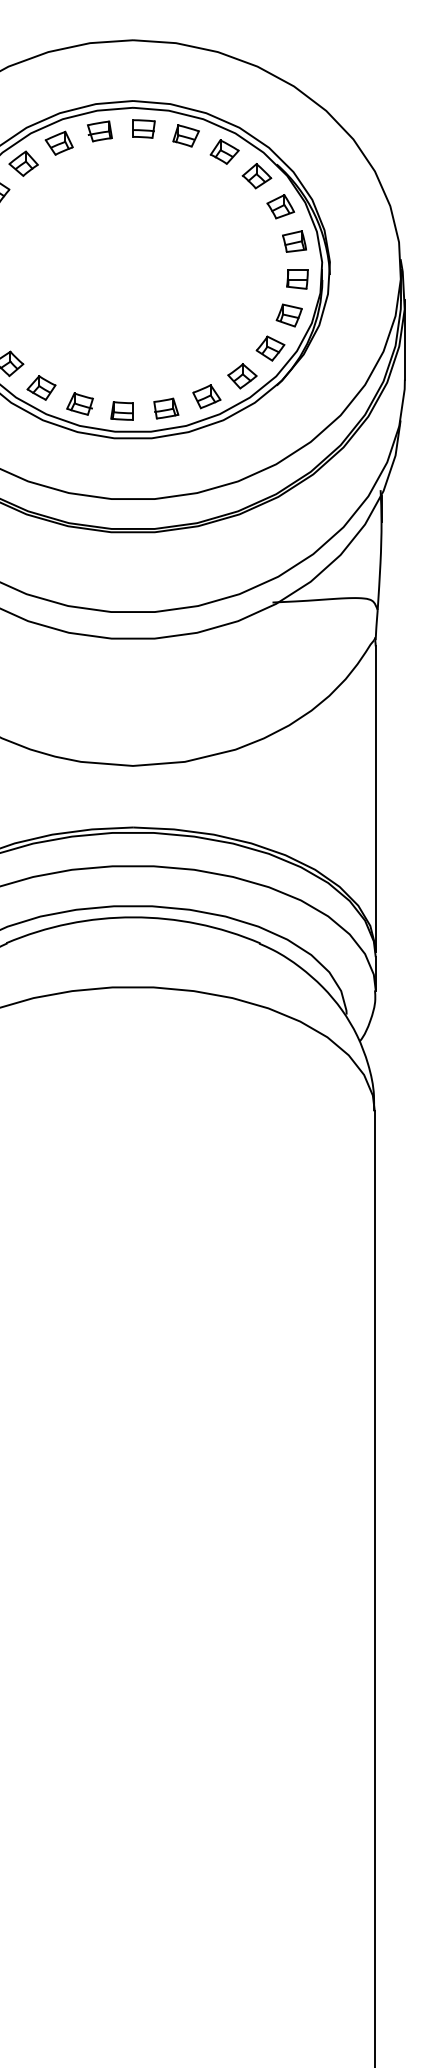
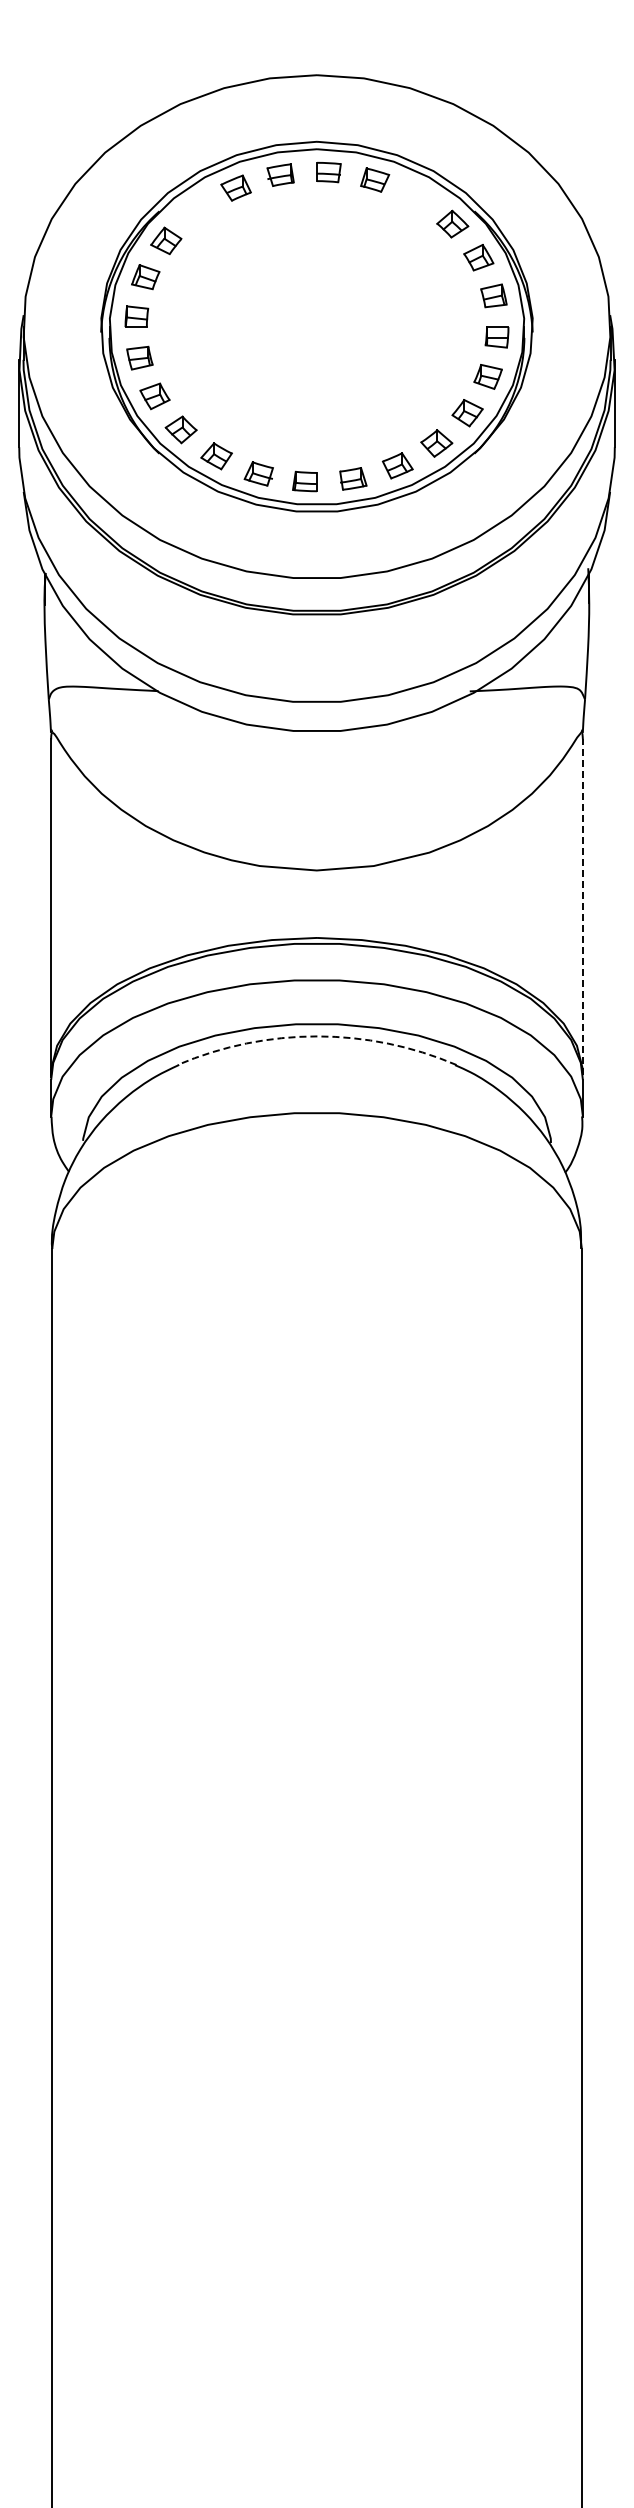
part: (224, 151) -> (417, 197), removed
part: (23, 163) -> (196, 210), removed
line: (375, 799) -> (582, 907), solid -> dashed
arc: (133, 917) -> (317, 1036), solid -> dashed

